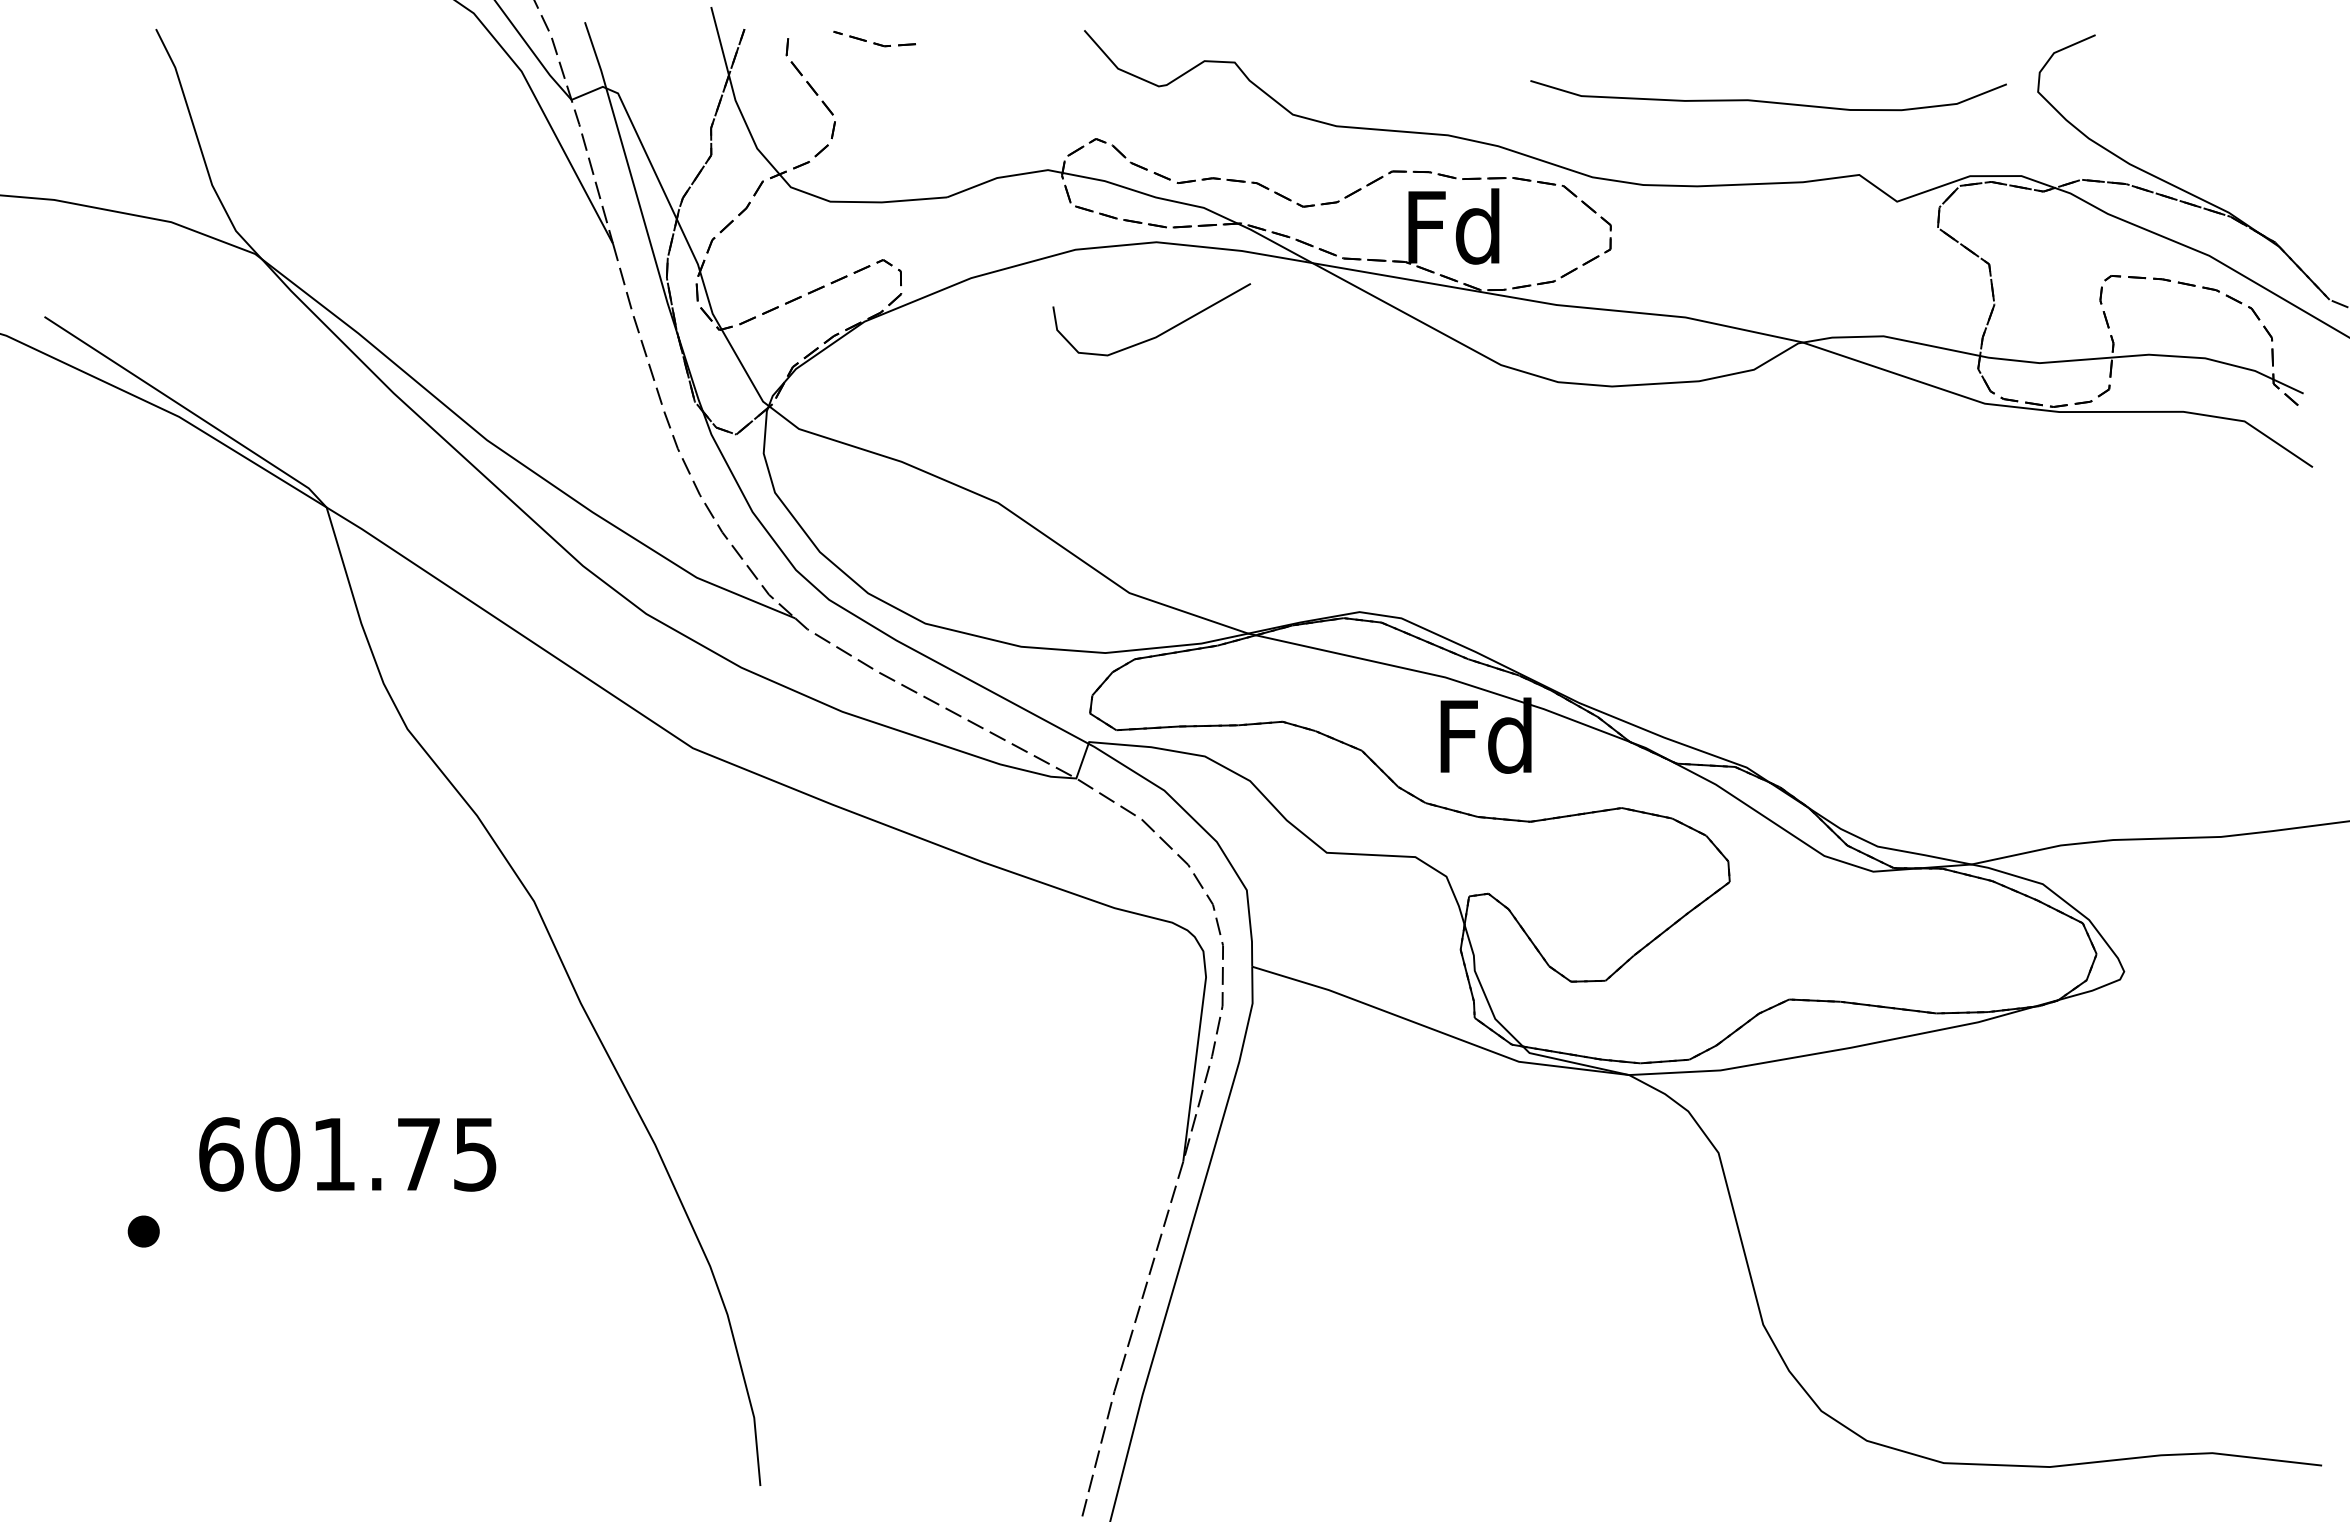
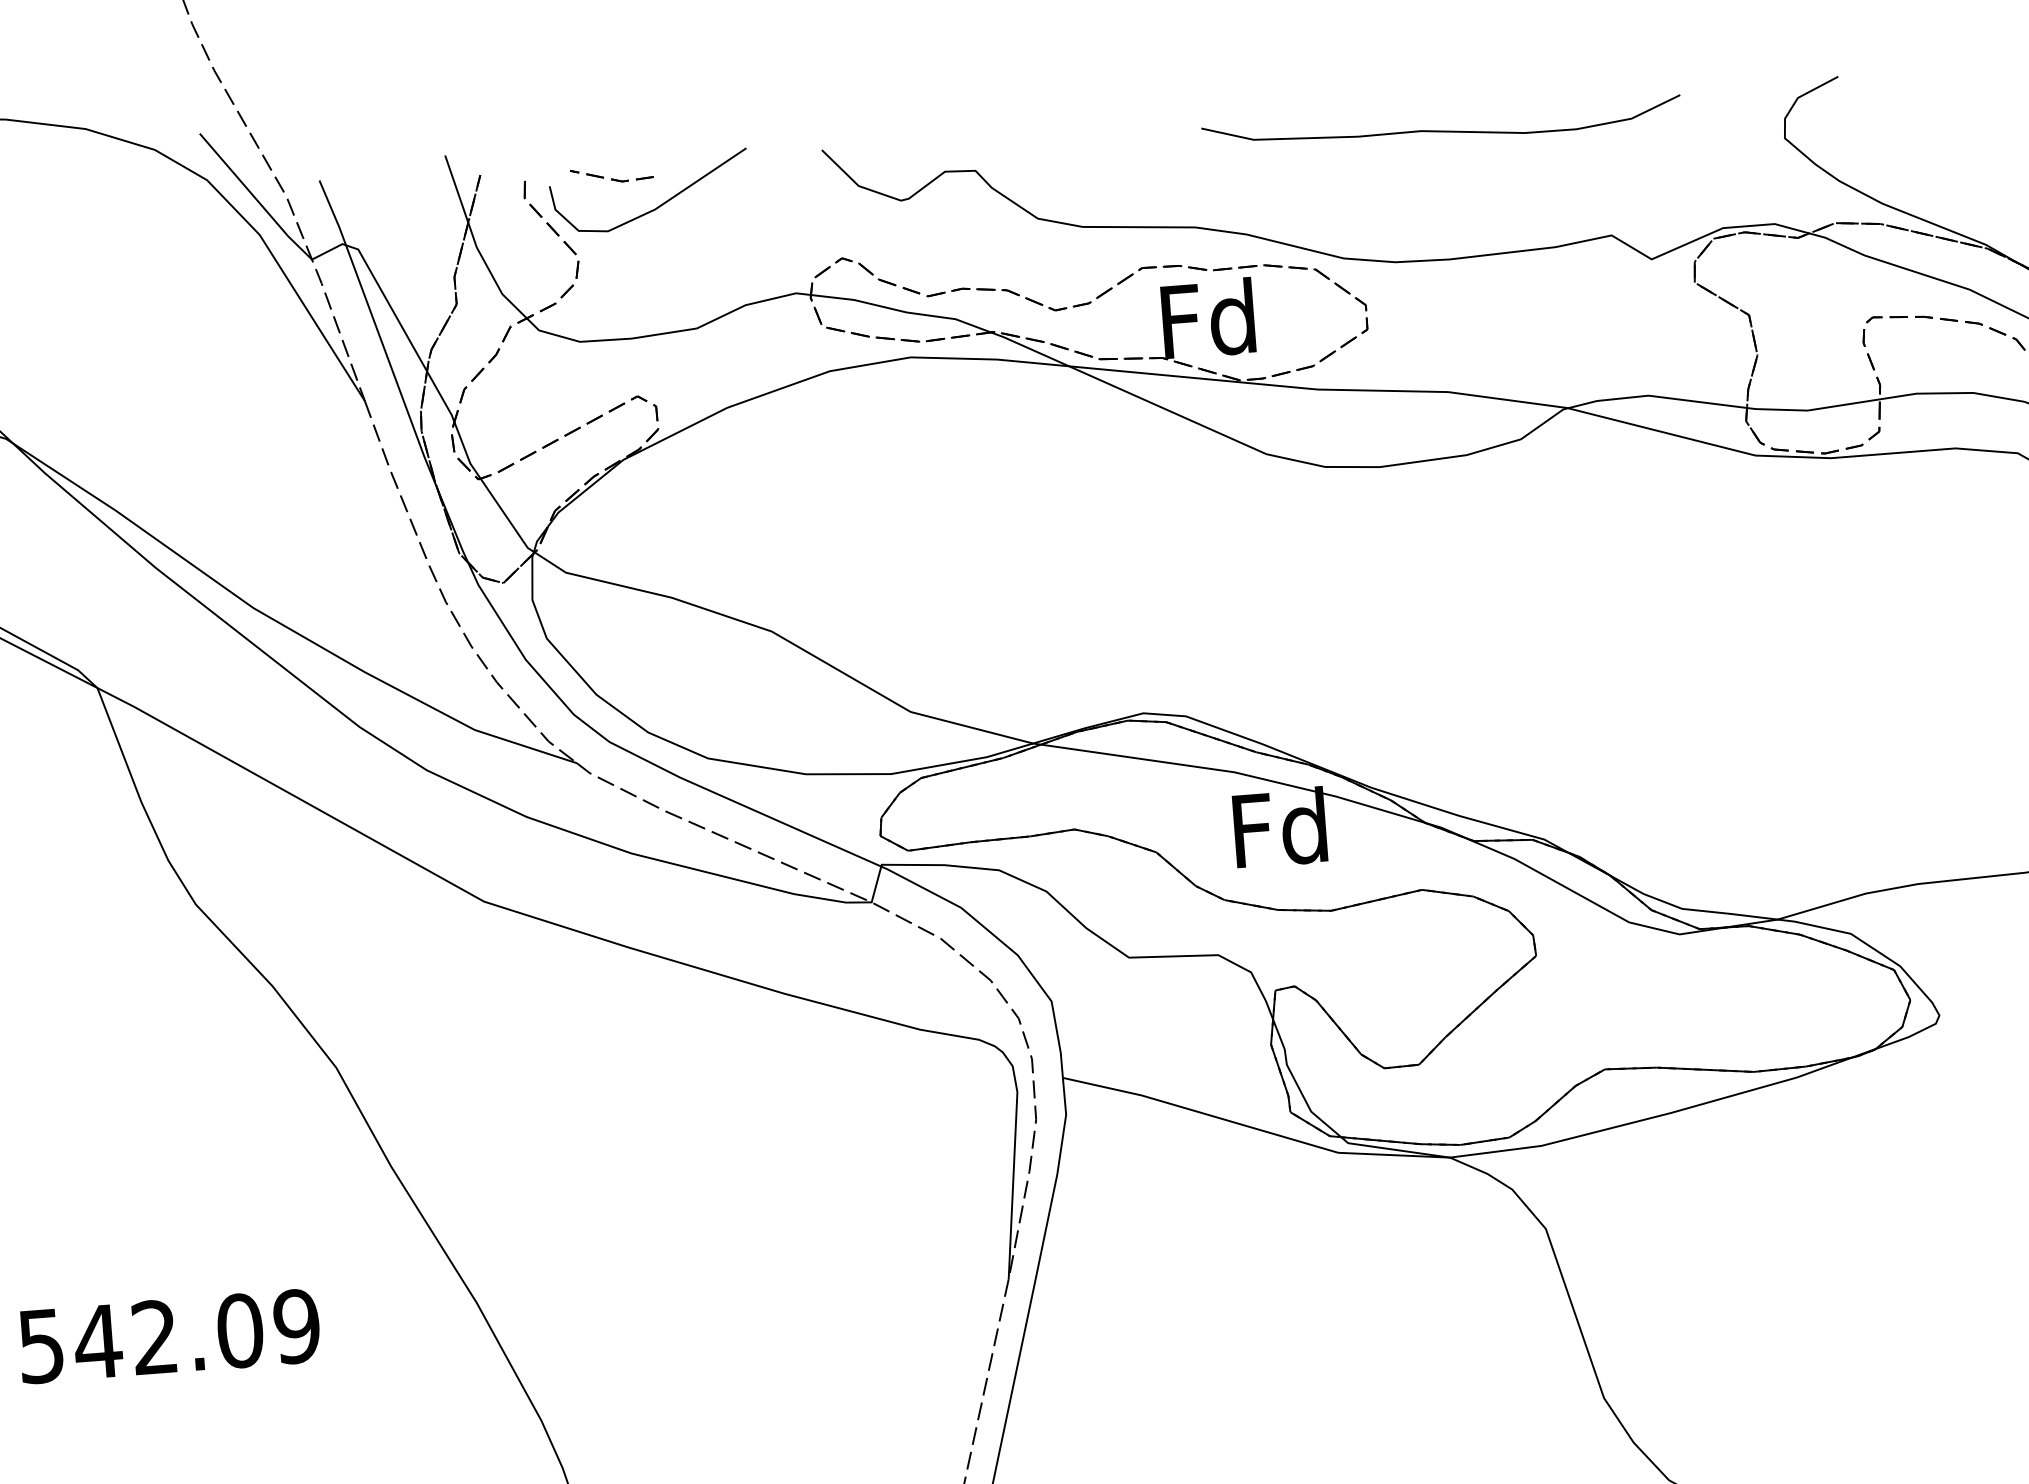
curve: (1768, 101) -> (1442, 130), moved
curve: (1158, 334) -> (657, 206), moved
text: (348, 1154) -> (169, 1336), 601.75 -> 542.09

